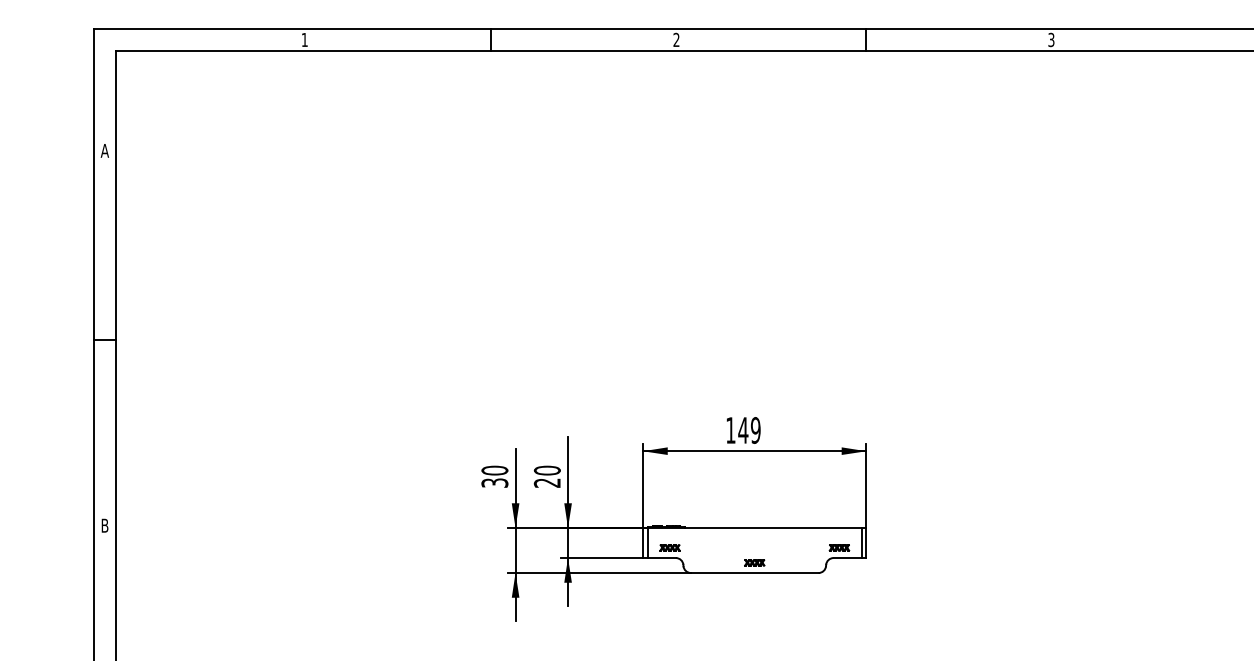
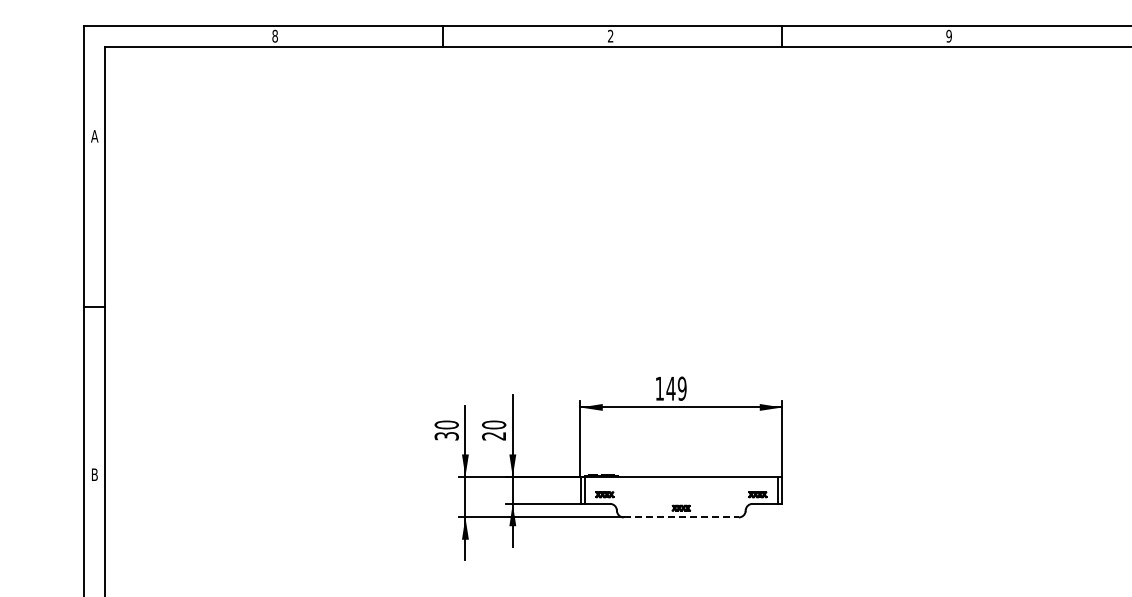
text: (304, 39) -> (274, 35), 1 -> 8
text: (1050, 40) -> (948, 36), 3 -> 9
line: (754, 573) -> (681, 517), solid -> dashed

